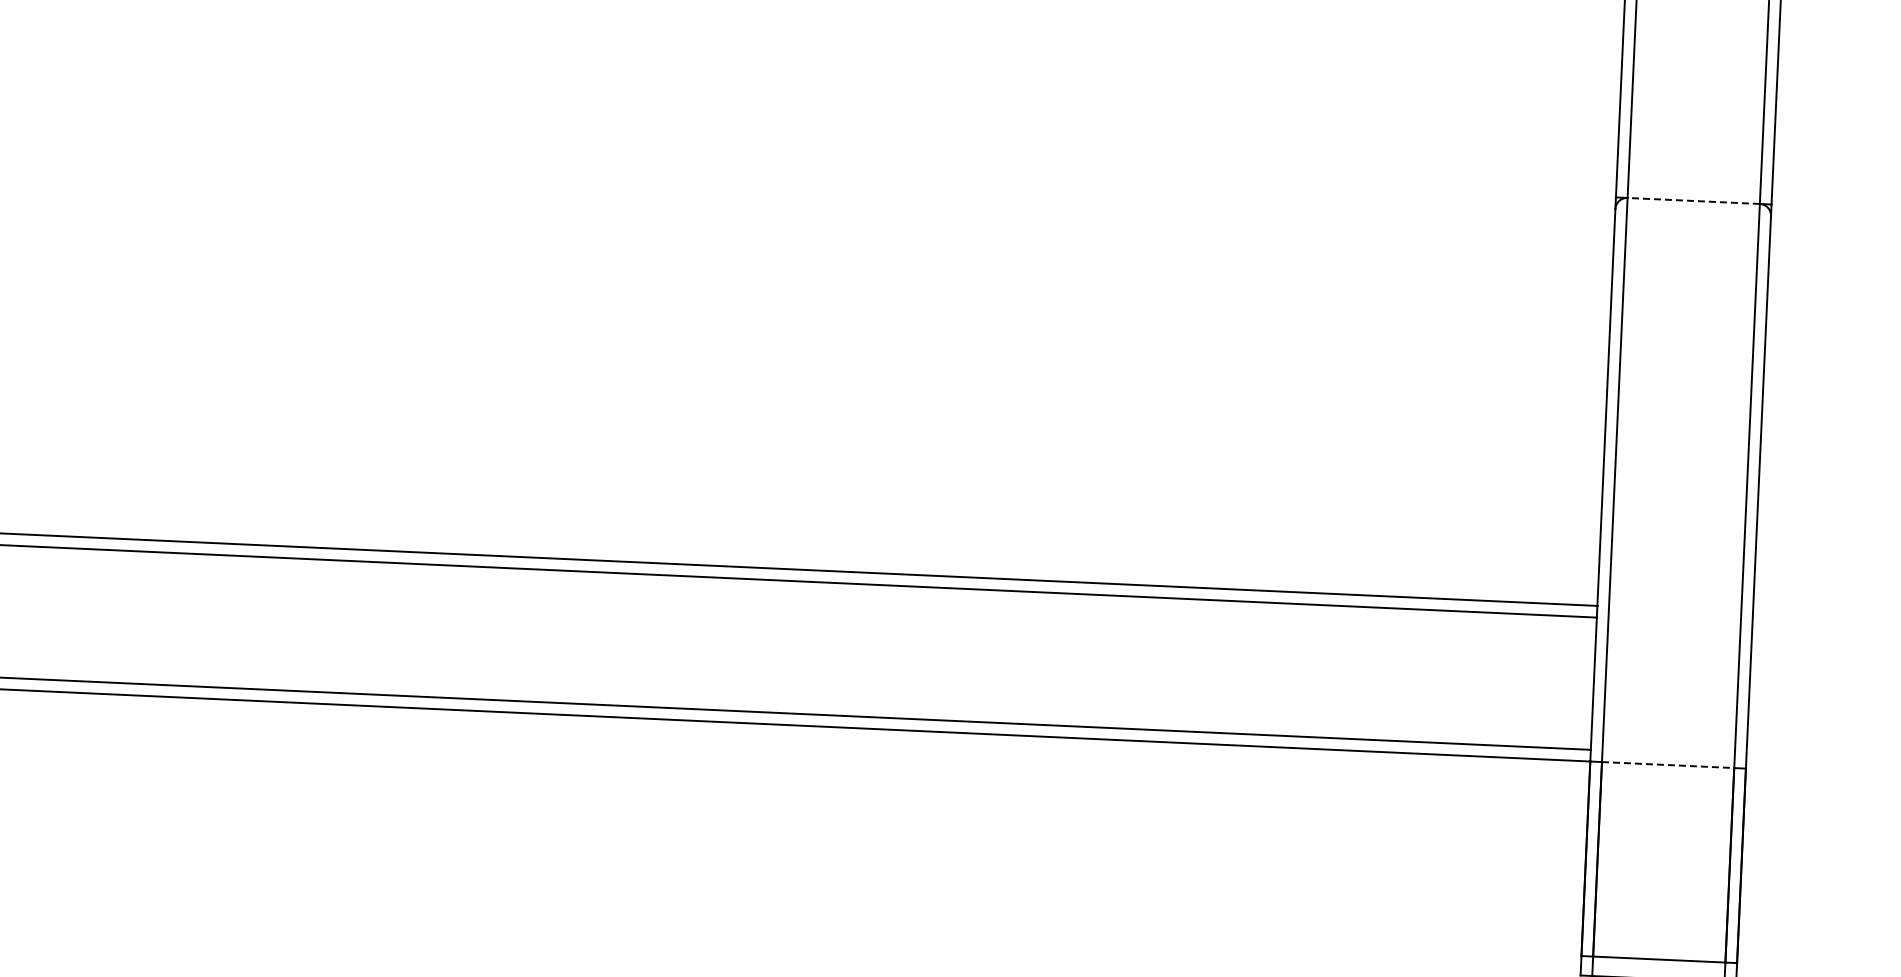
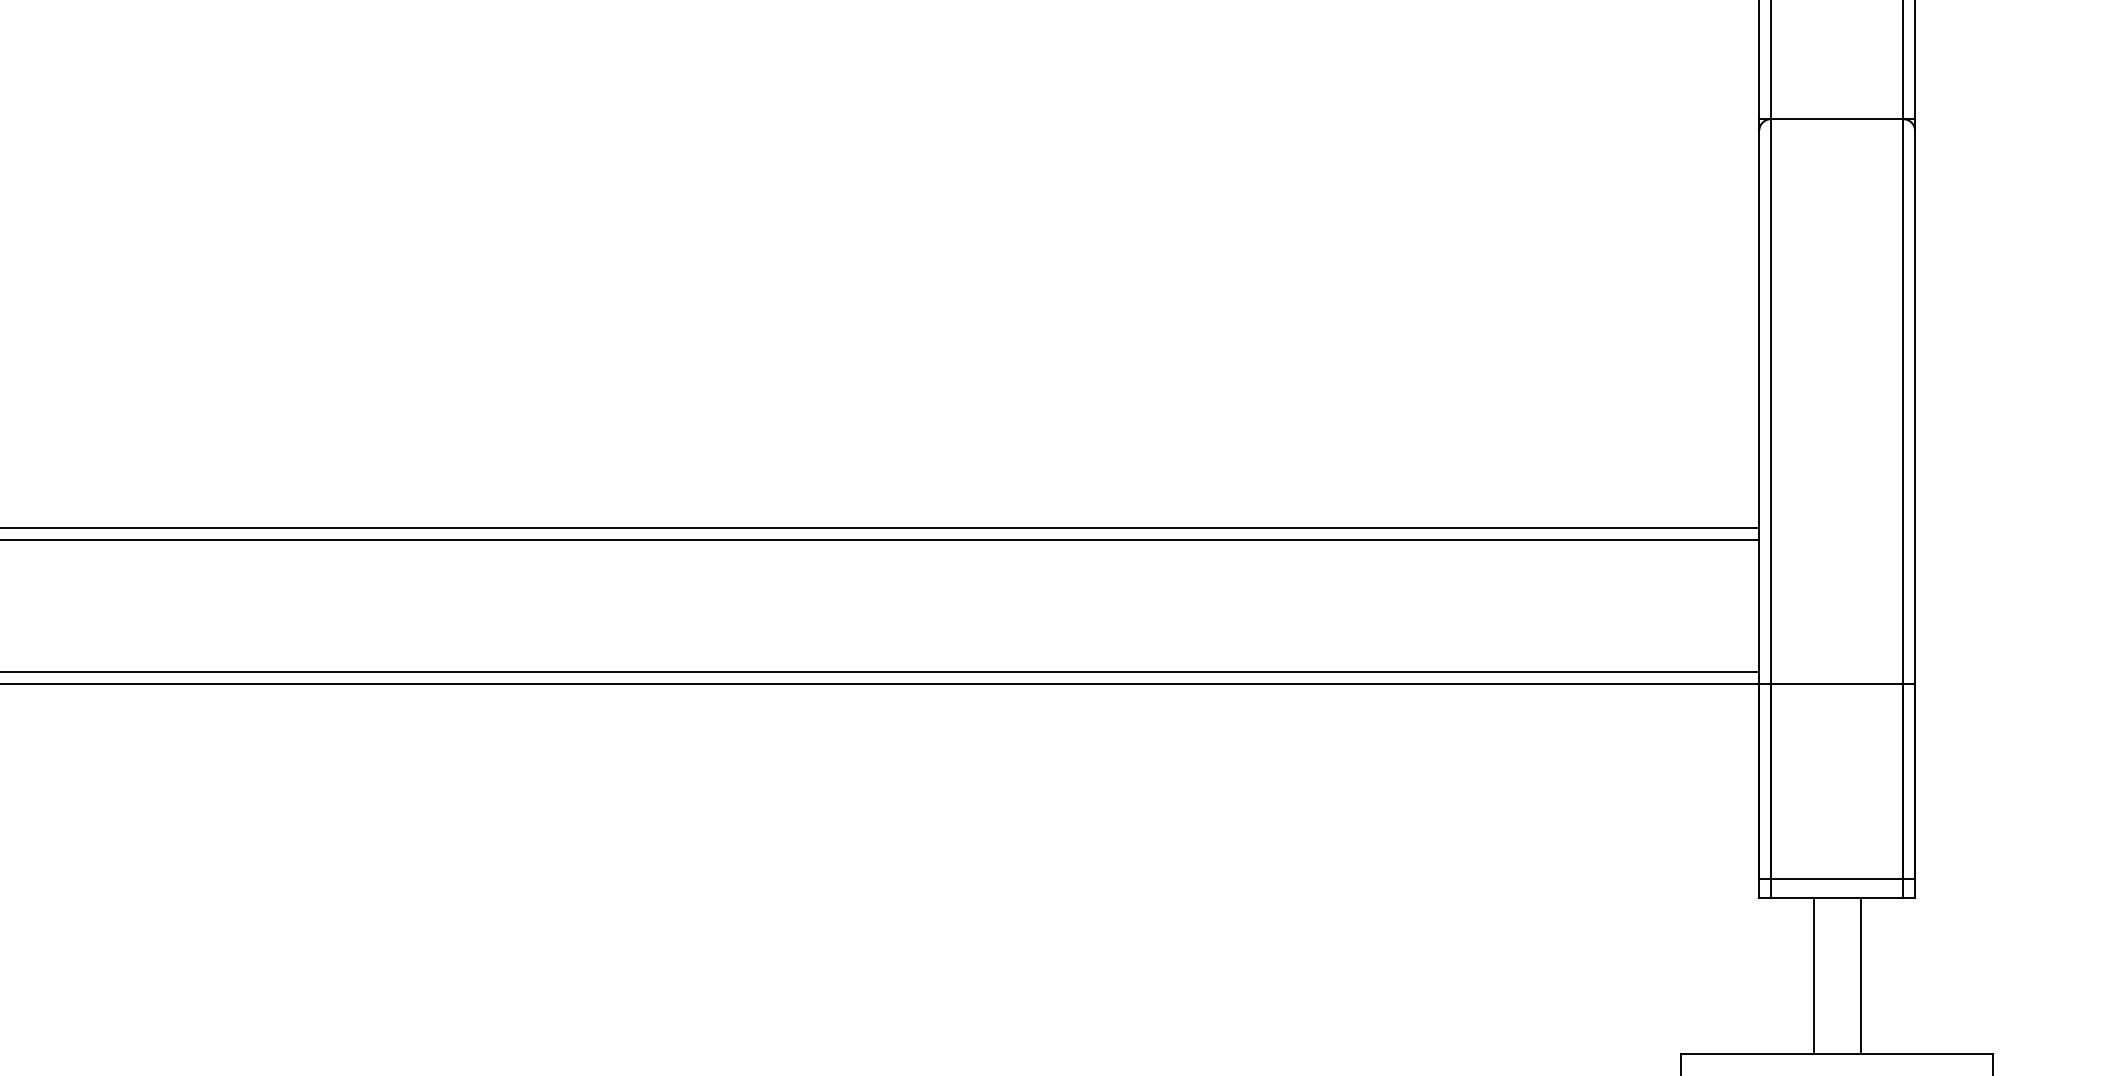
line: (1693, 201) -> (1836, 119), dashed -> solid
line: (1668, 764) -> (1837, 683), dashed -> solid

